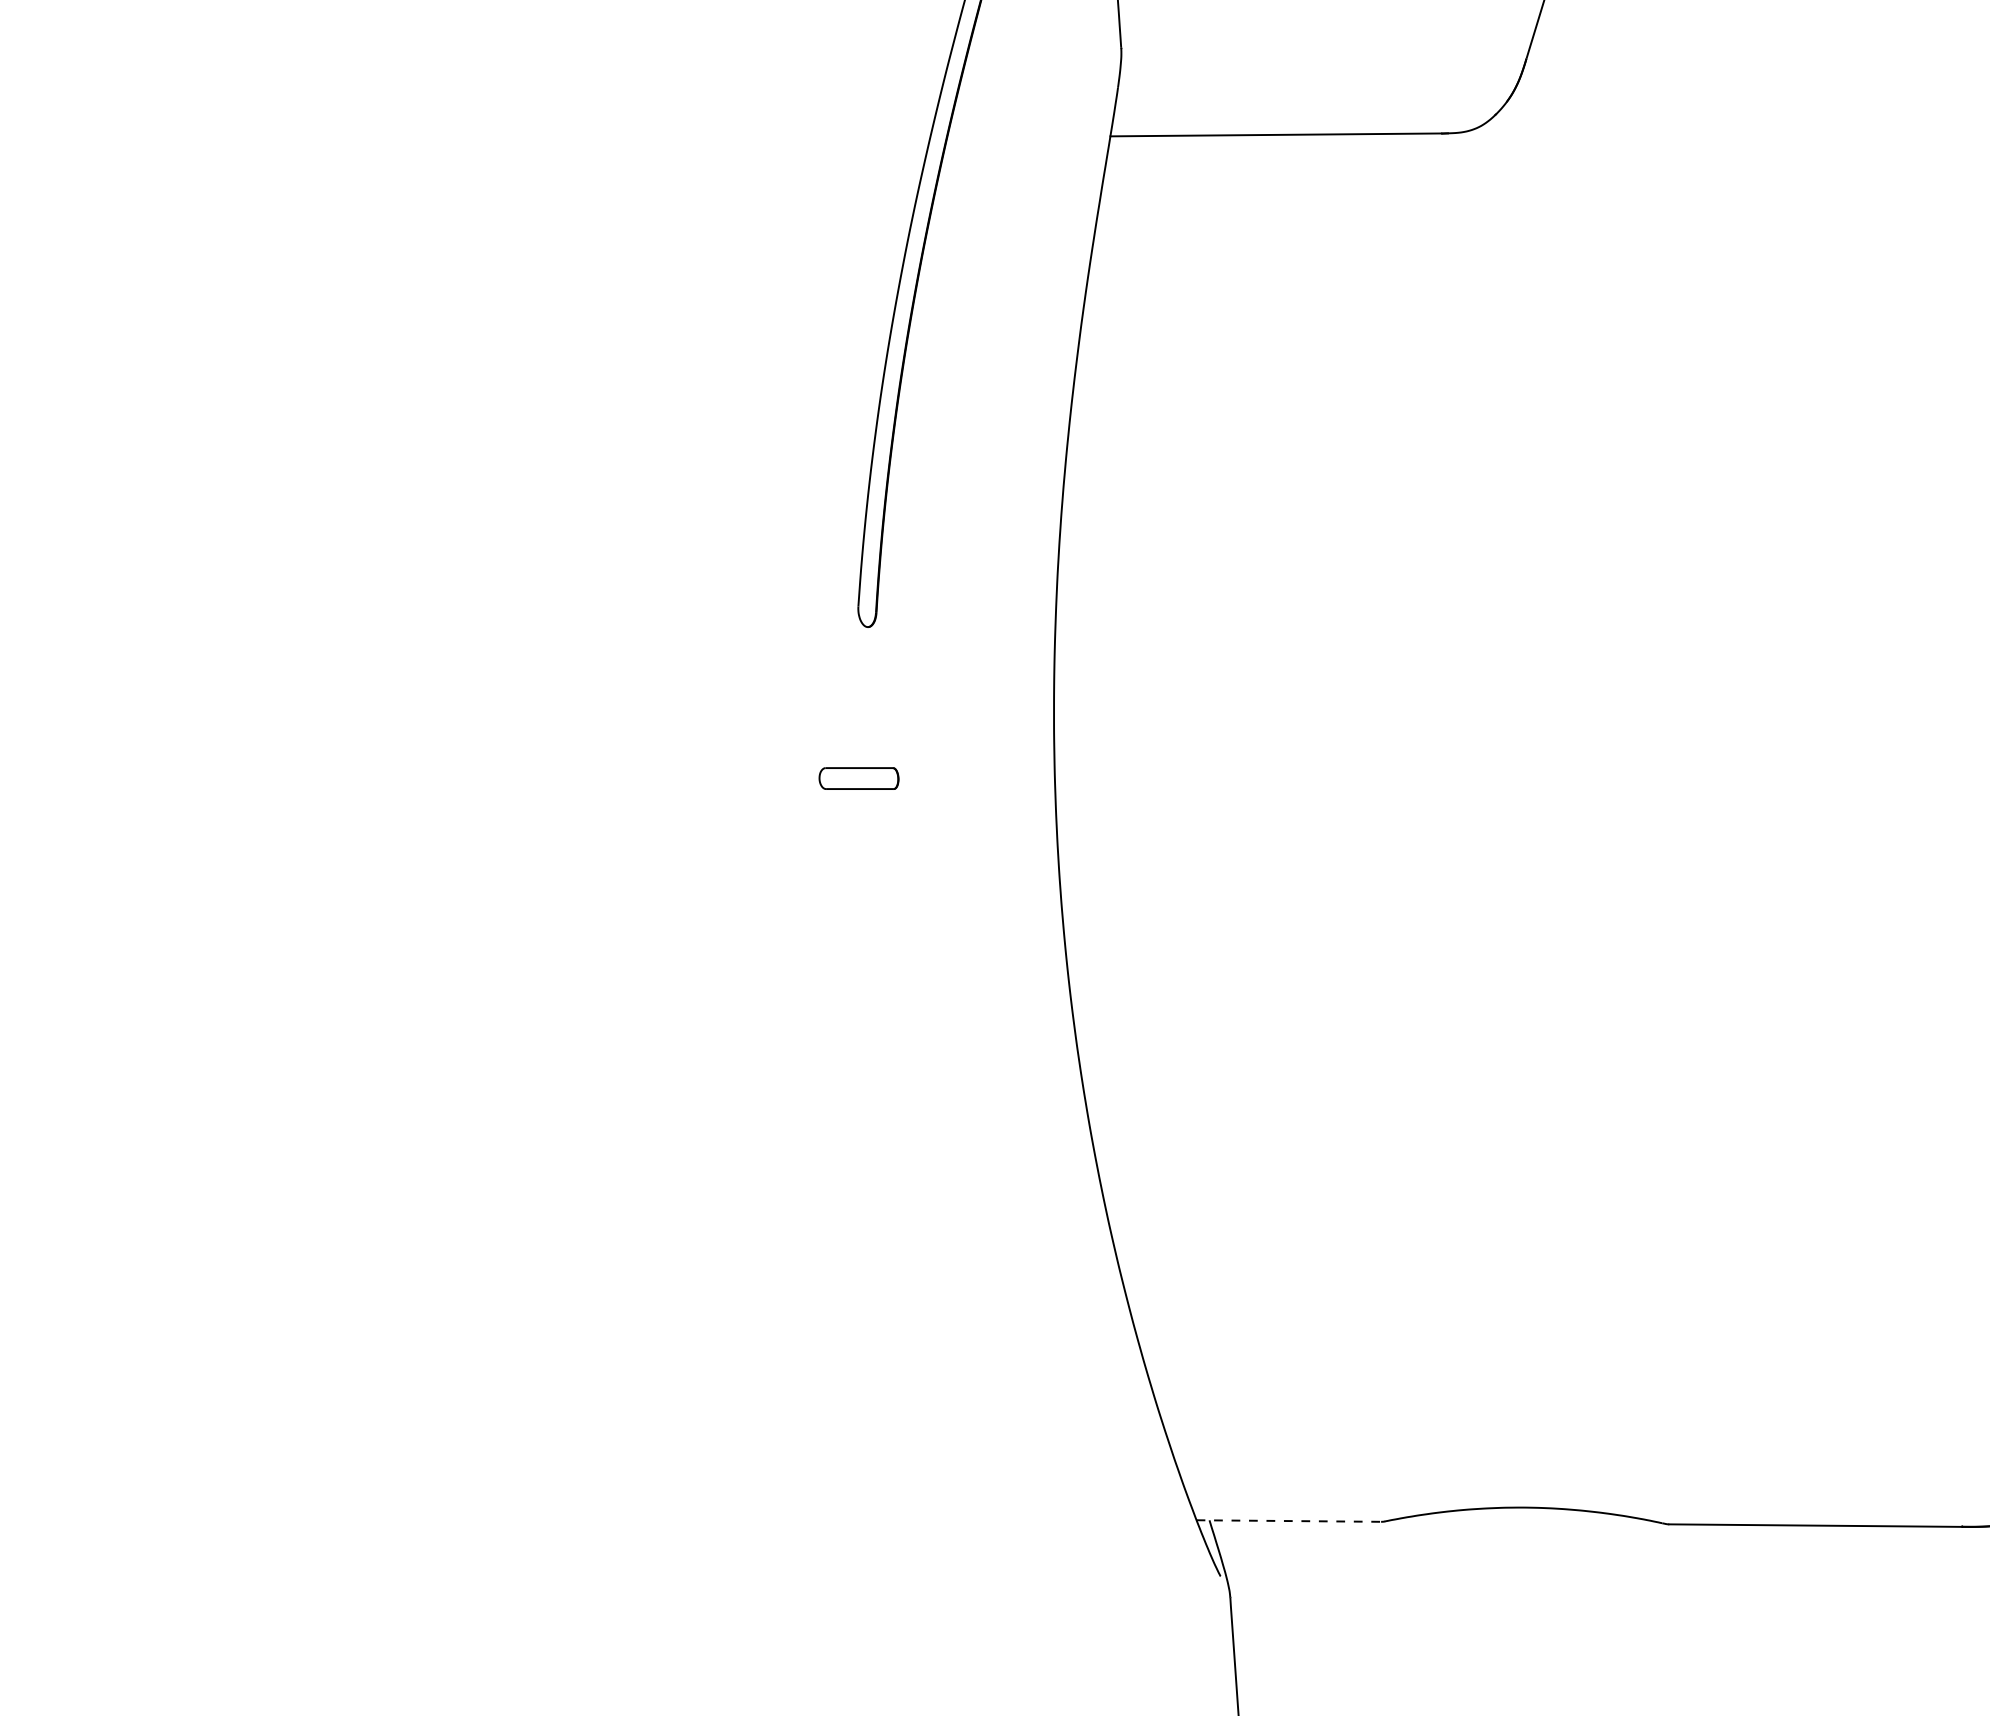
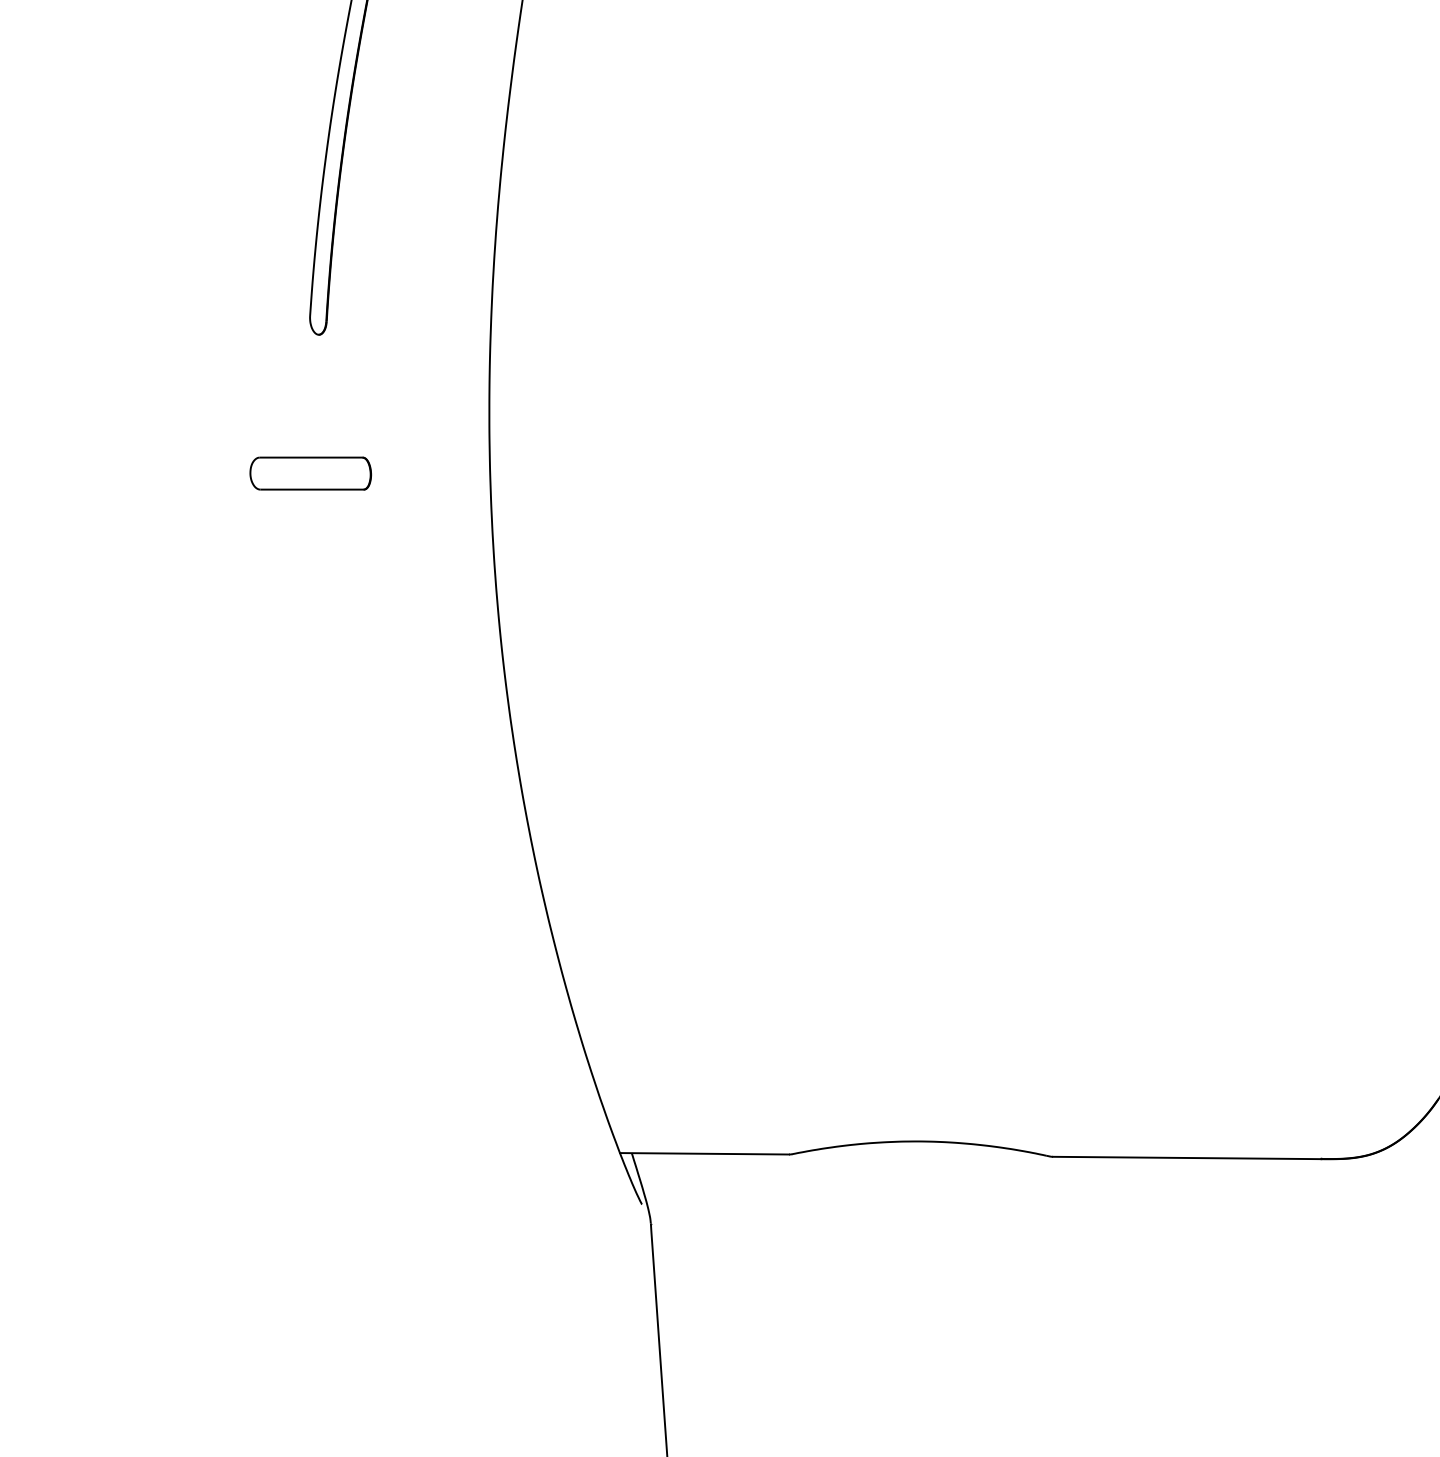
part: (858, 778) -> (310, 473), size x1.67
line: (1289, 1521) -> (705, 1154), dashed -> solid

